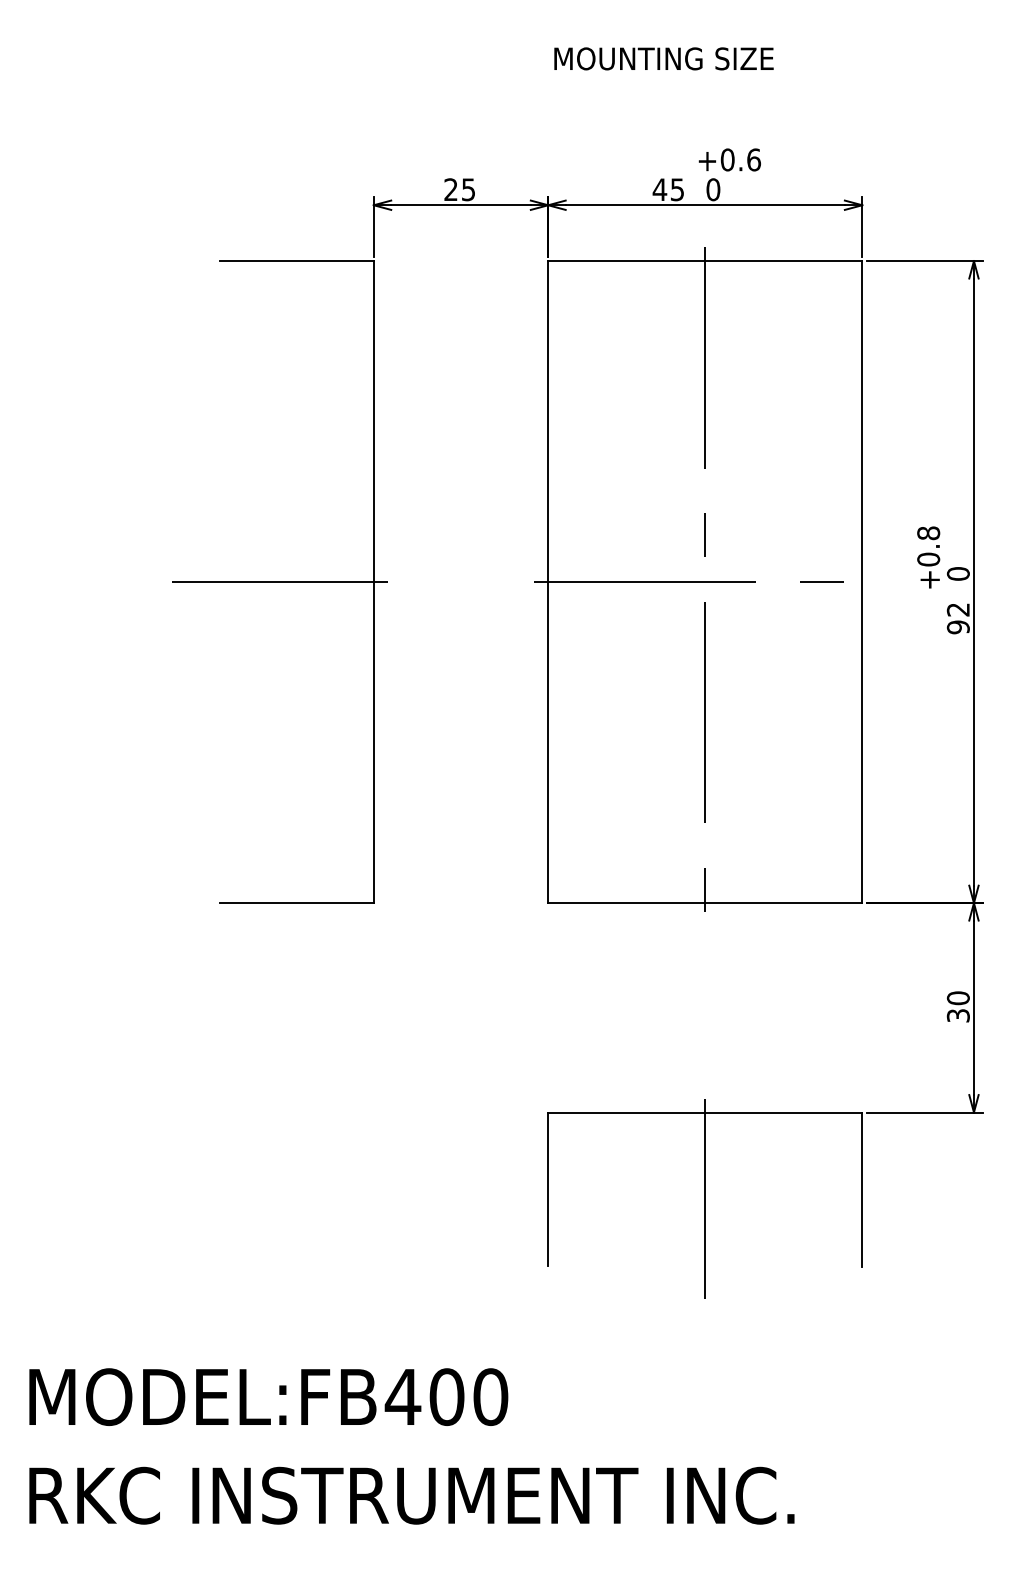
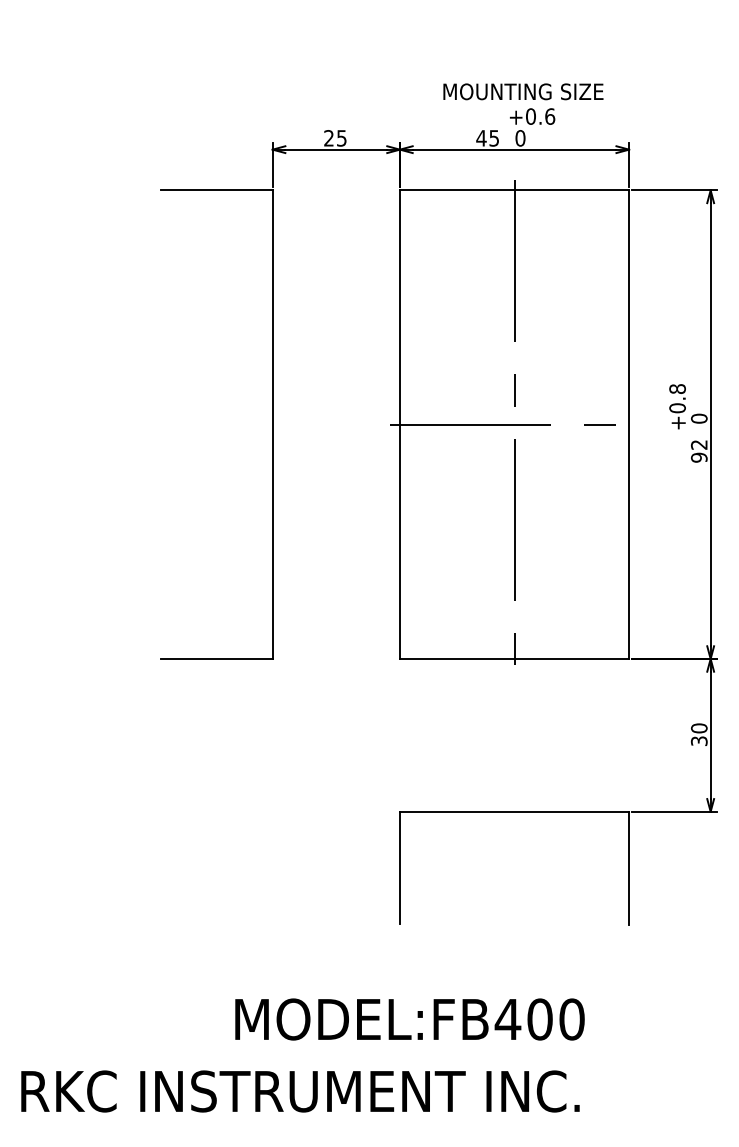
text: (664, 58) -> (523, 91), moved
line: (279, 581) -> (203, 424), removed
line: (705, 1198) -> (514, 874), removed
text: (268, 1397) -> (409, 1019), moved

